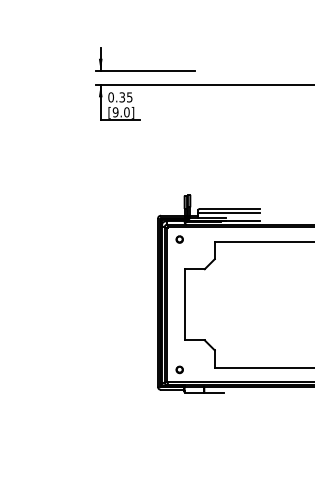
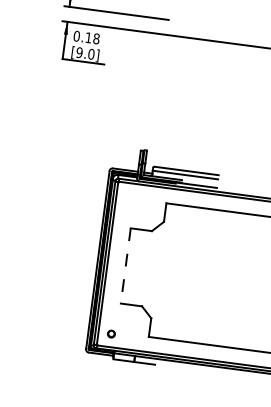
text: (125, 97) -> (92, 38), 0.35 -> 0.18
part: (179, 239) -> (129, 196), removed
line: (184, 304) -> (125, 265), solid -> dashed

